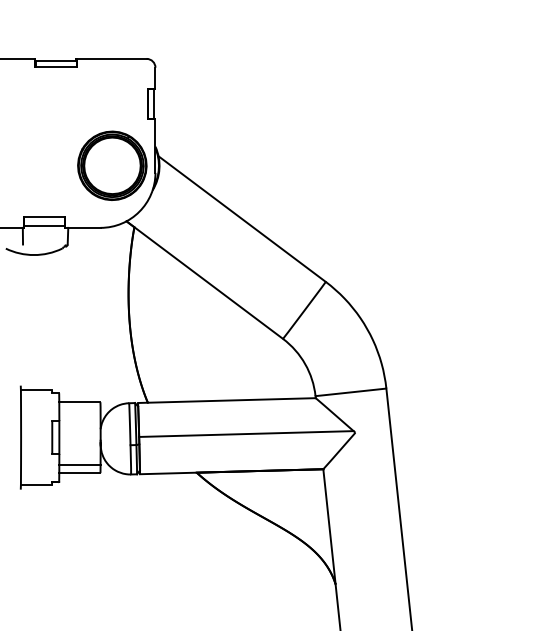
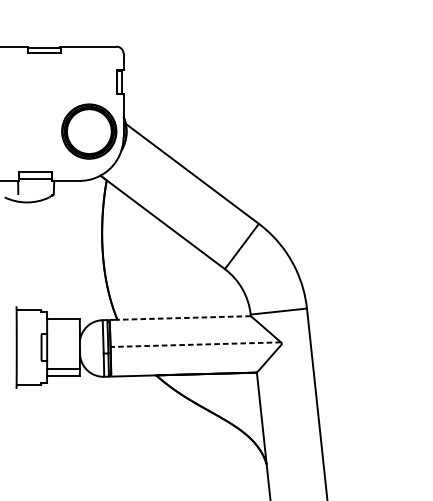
line: (231, 400) -> (183, 318), solid -> dashed
line: (245, 434) -> (195, 345), solid -> dashed

